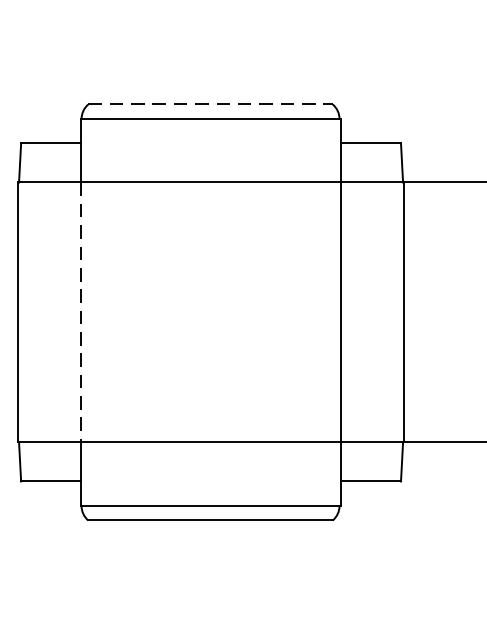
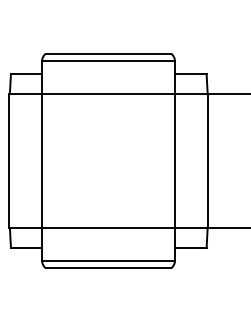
line: (210, 103) -> (108, 53), dashed -> solid
line: (80, 313) -> (41, 161), dashed -> solid

